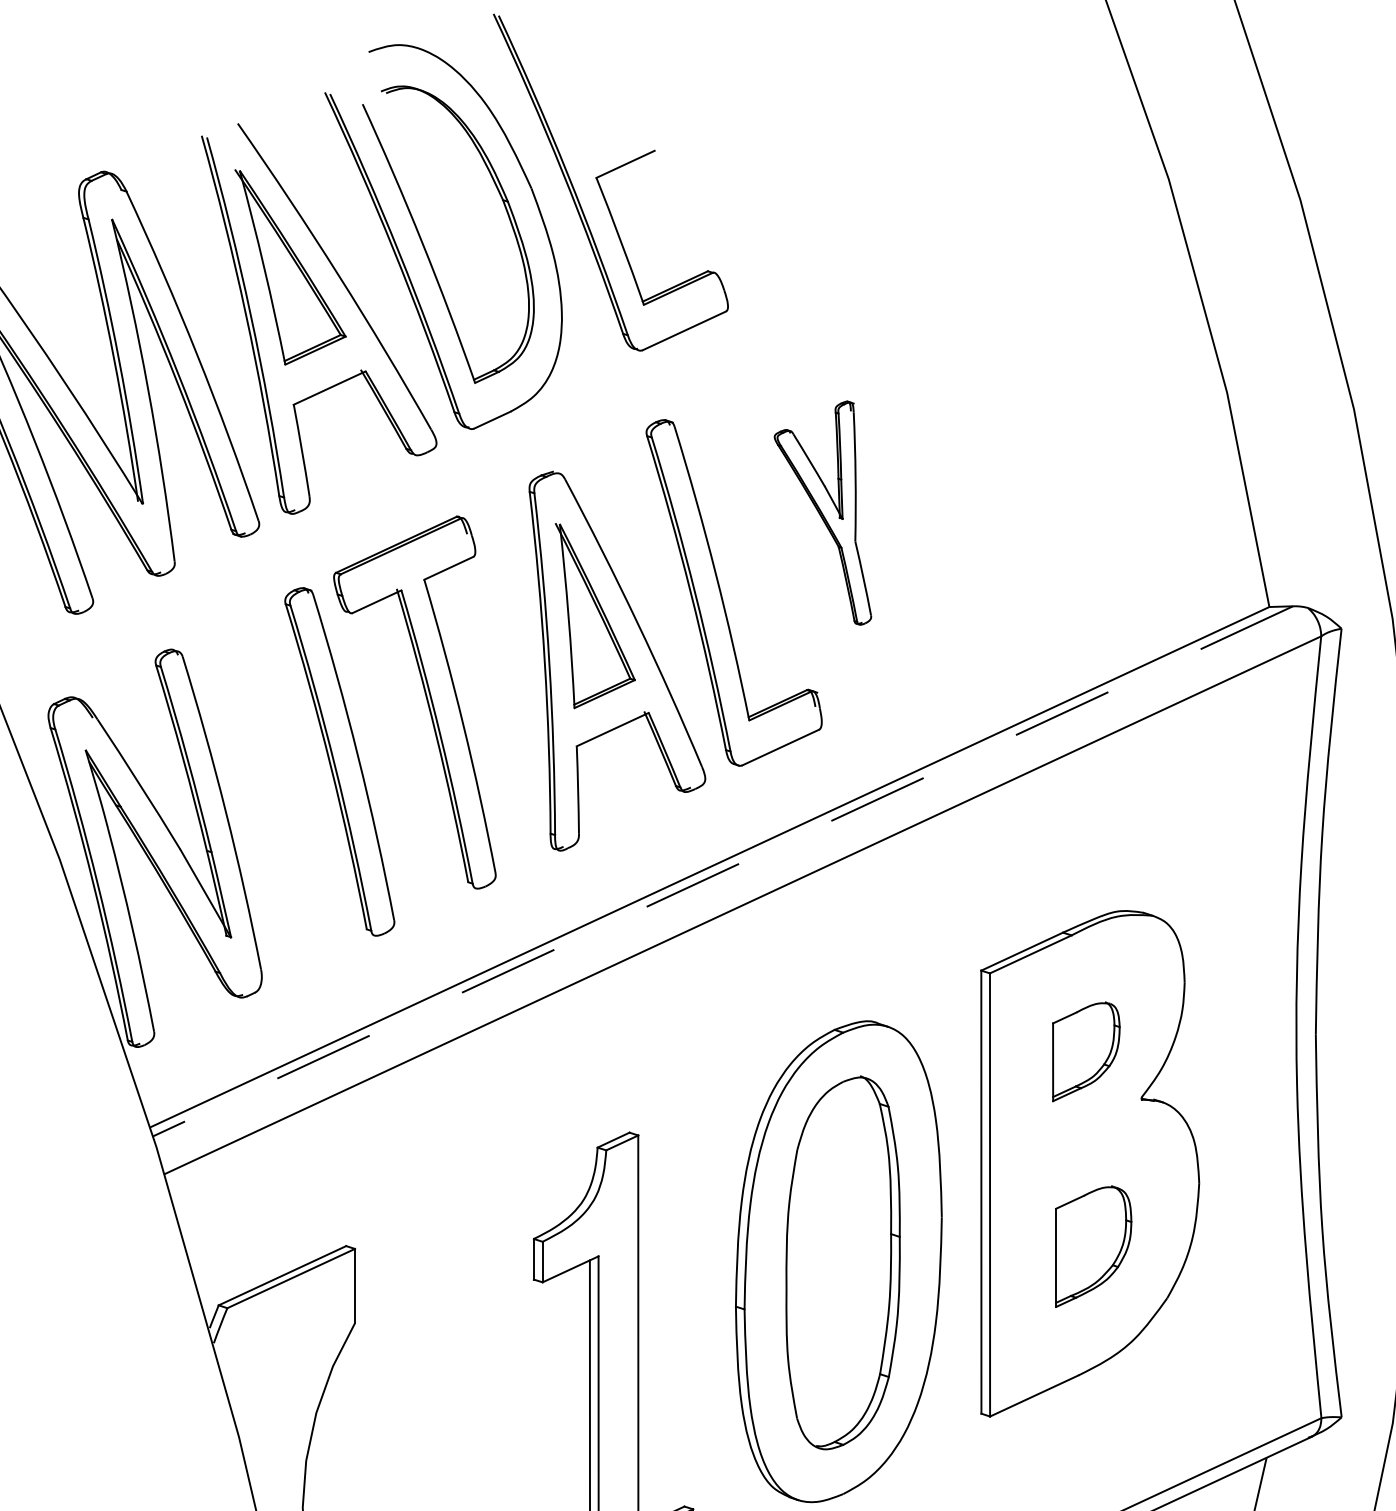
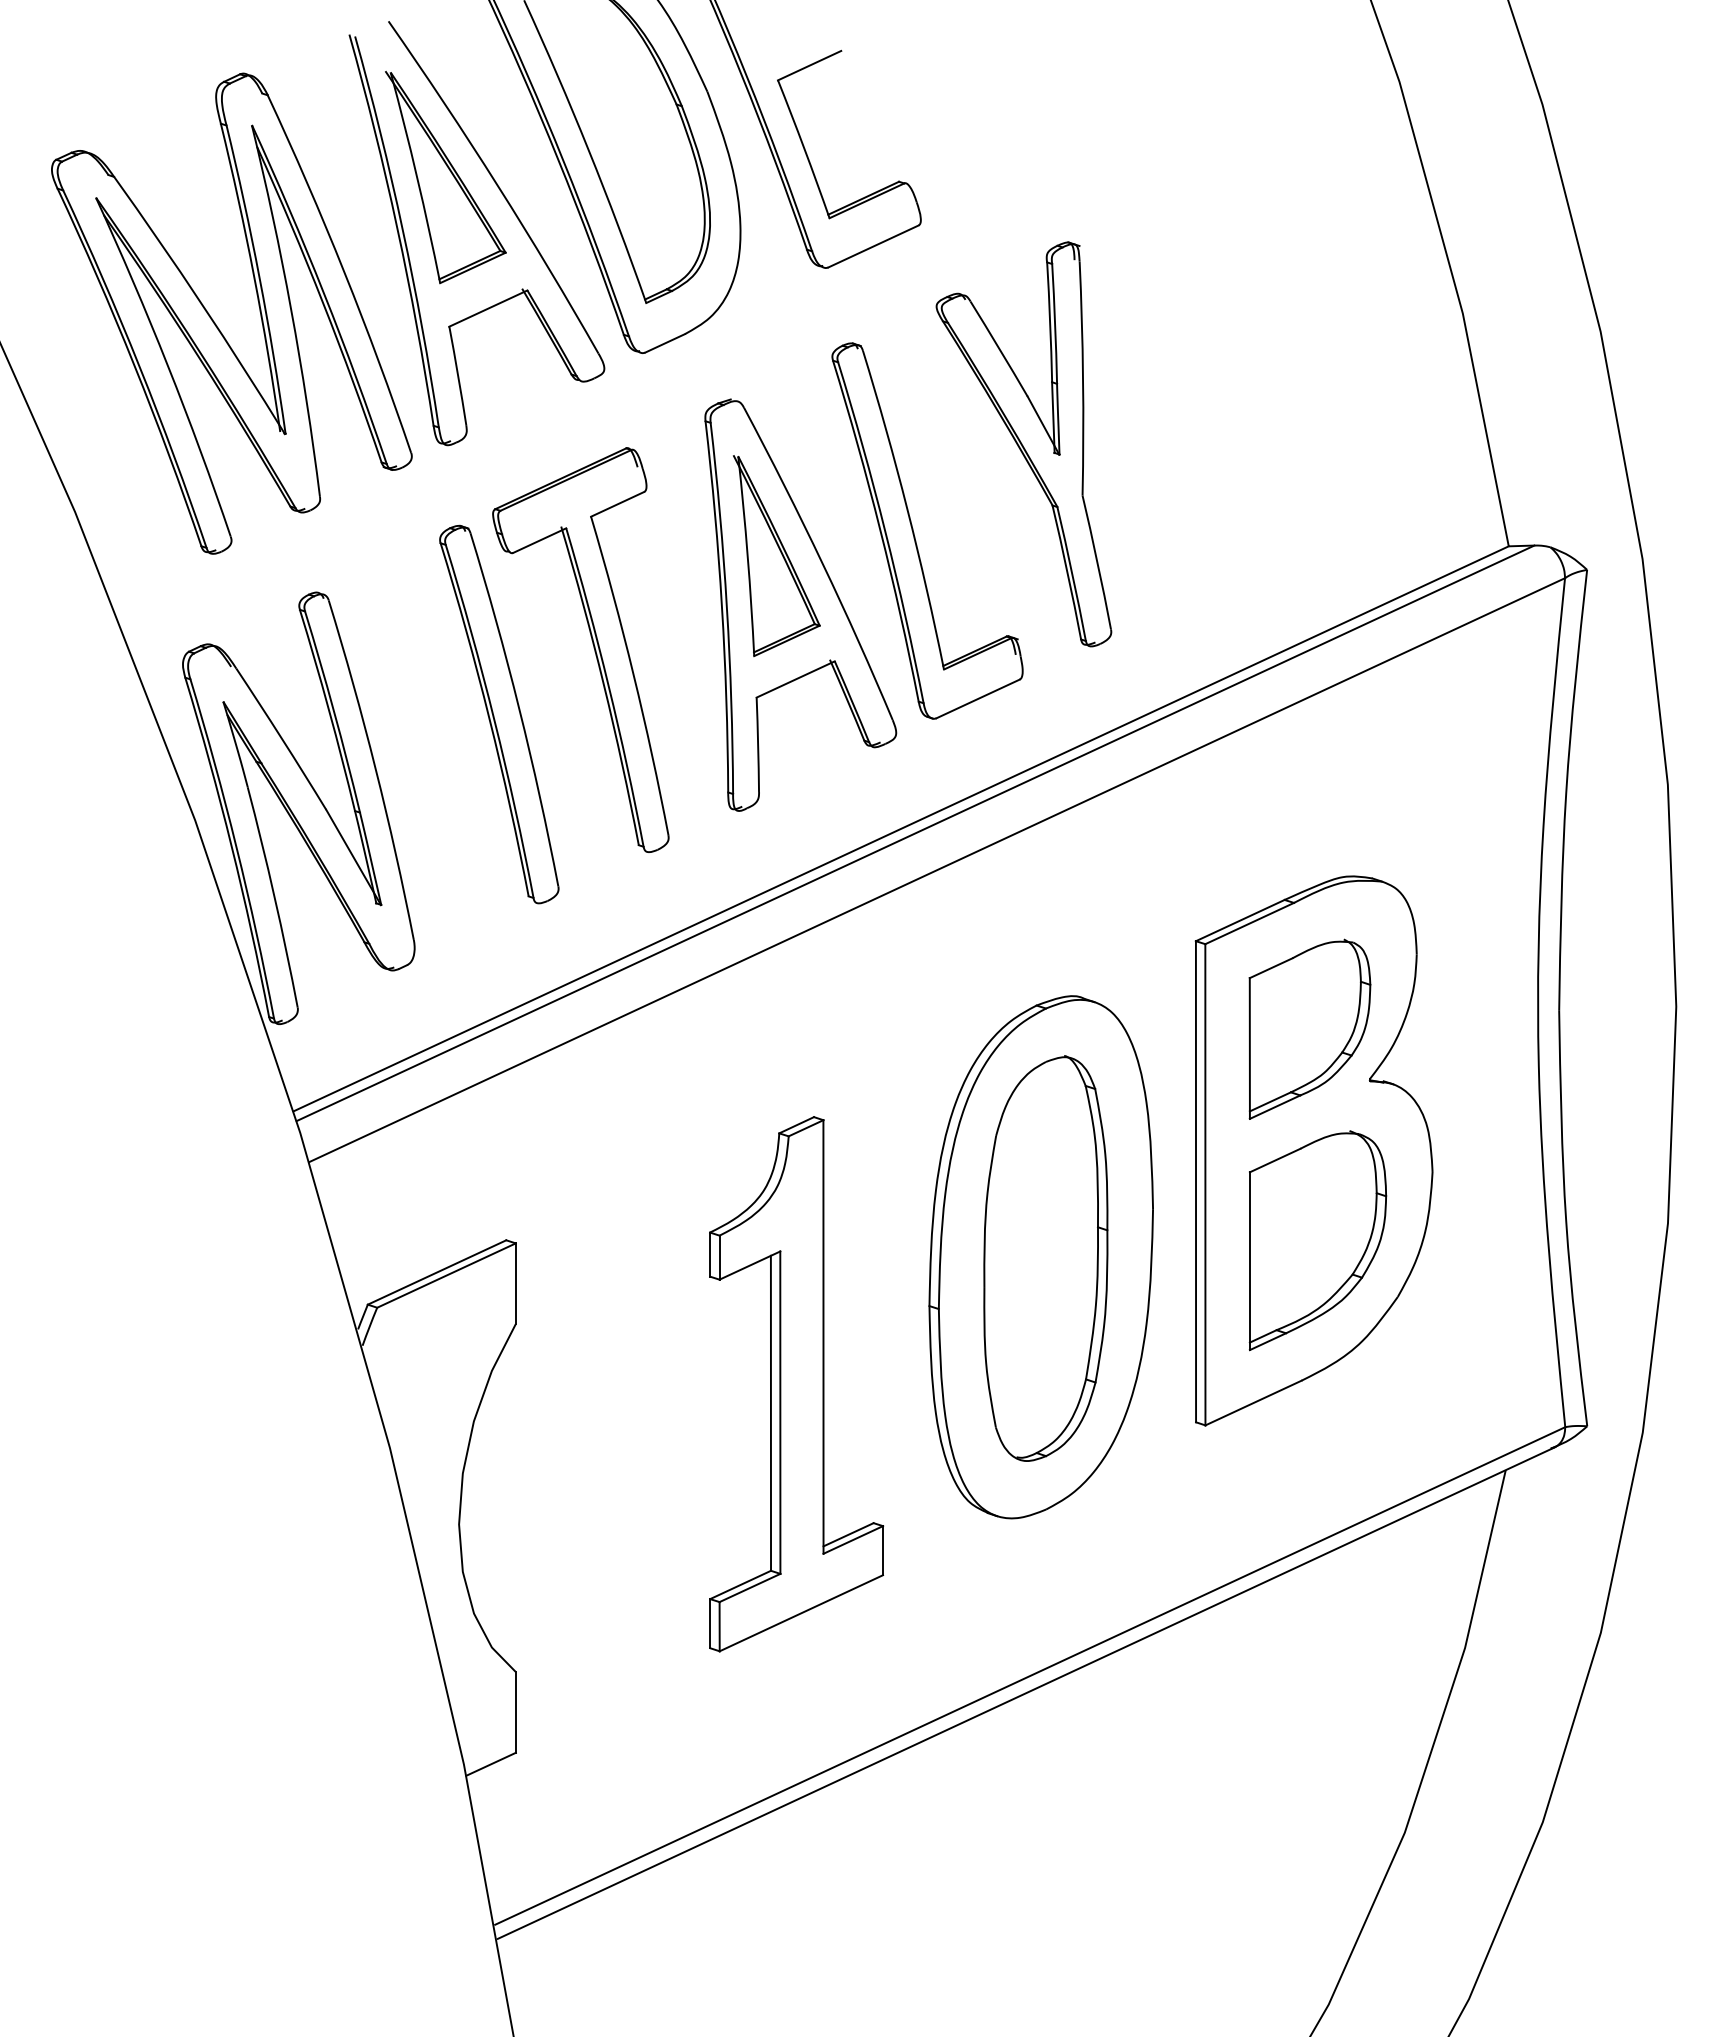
part: (822, 513) -> (1023, 444), size x1.67
line: (723, 871) -> (915, 833), dashed -> solid
part: (1085, 1051) -> (1309, 1028), size x1.67
part: (1093, 1246) -> (1317, 1240), size x1.67

